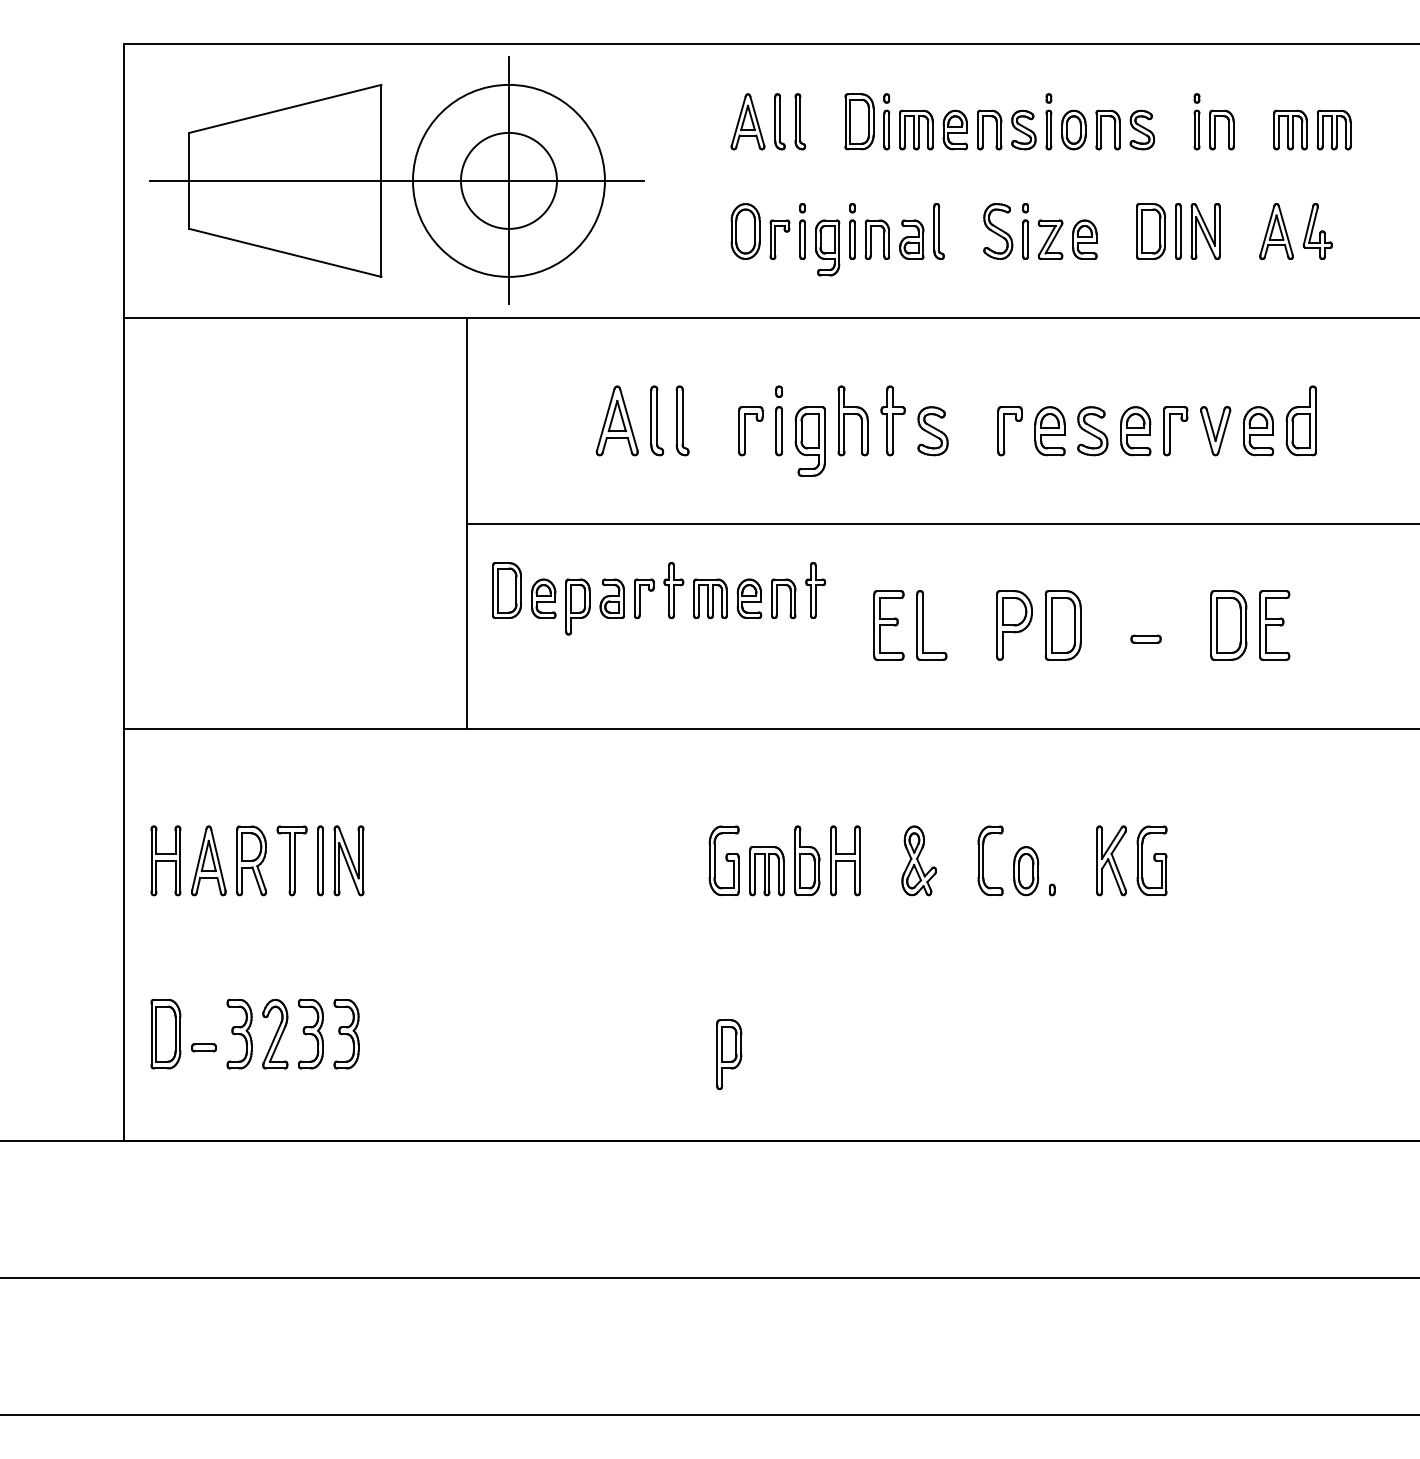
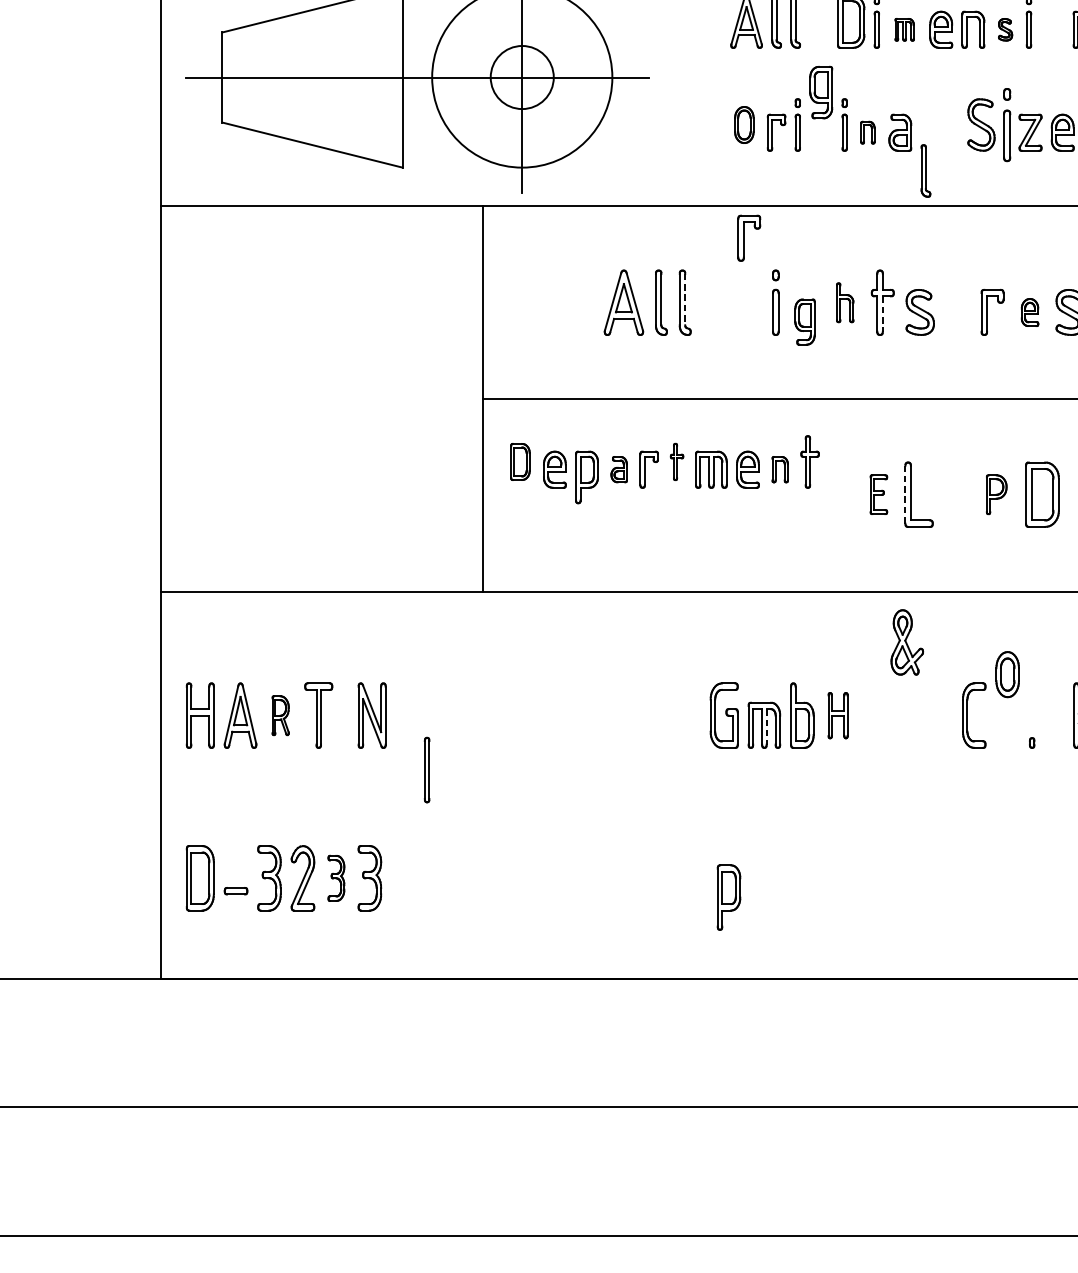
part: (916, 129) -> (904, 29), size x0.6
part: (1023, 129) -> (1005, 29), size x0.6
part: (1073, 129) -> (1052, 29), removed
circle: (508, 180) -> (521, 77), size x0.7
part: (745, 231) -> (744, 125), size x0.7
part: (938, 231) -> (925, 170), moved
part: (1025, 231) -> (1007, 125), size x1.4
part: (876, 239) -> (867, 132), size x0.6
part: (827, 247) -> (821, 92), moved
line: (682, 417) -> (685, 299), solid -> dashed
part: (852, 420) -> (844, 302), size x0.6
part: (750, 431) -> (748, 238), moved
part: (1049, 431) -> (1029, 312), size x0.6
line: (893, 432) -> (883, 313), solid -> dashed
part: (809, 441) -> (804, 322), size x0.7
part: (506, 590) -> (519, 461), size x0.7
part: (673, 590) -> (676, 461), size x0.7
part: (611, 598) -> (618, 469), size x0.7
part: (783, 598) -> (779, 469), size x0.7
part: (888, 625) -> (878, 494), size x0.6
line: (917, 625) -> (905, 494), solid -> dashed
part: (1014, 625) -> (996, 494), size x0.6
part: (251, 860) -> (280, 715), size x0.6
part: (320, 860) -> (427, 769), moved
part: (845, 860) -> (838, 715), size x0.7
part: (918, 860) -> (906, 642), moved
part: (1026, 871) -> (1007, 674), moved
line: (769, 872) -> (766, 726), solid -> dashed
part: (310, 1034) -> (336, 878), size x0.7

